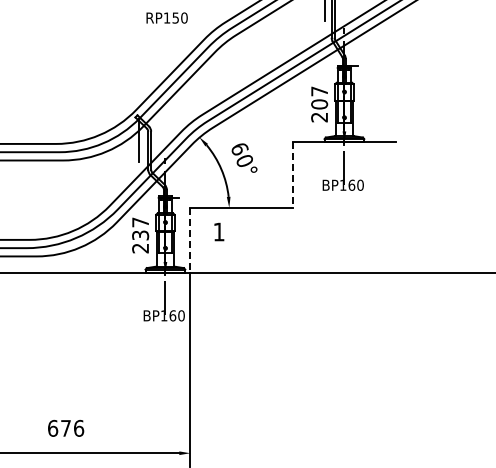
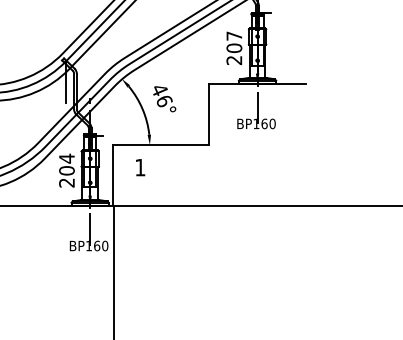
text: (242, 155) -> (162, 96), 60° -> 46°
line: (292, 175) -> (209, 114), dashed -> solid
text: (140, 228) -> (66, 164), 237 -> 204
line: (190, 240) -> (113, 175), dashed -> solid

